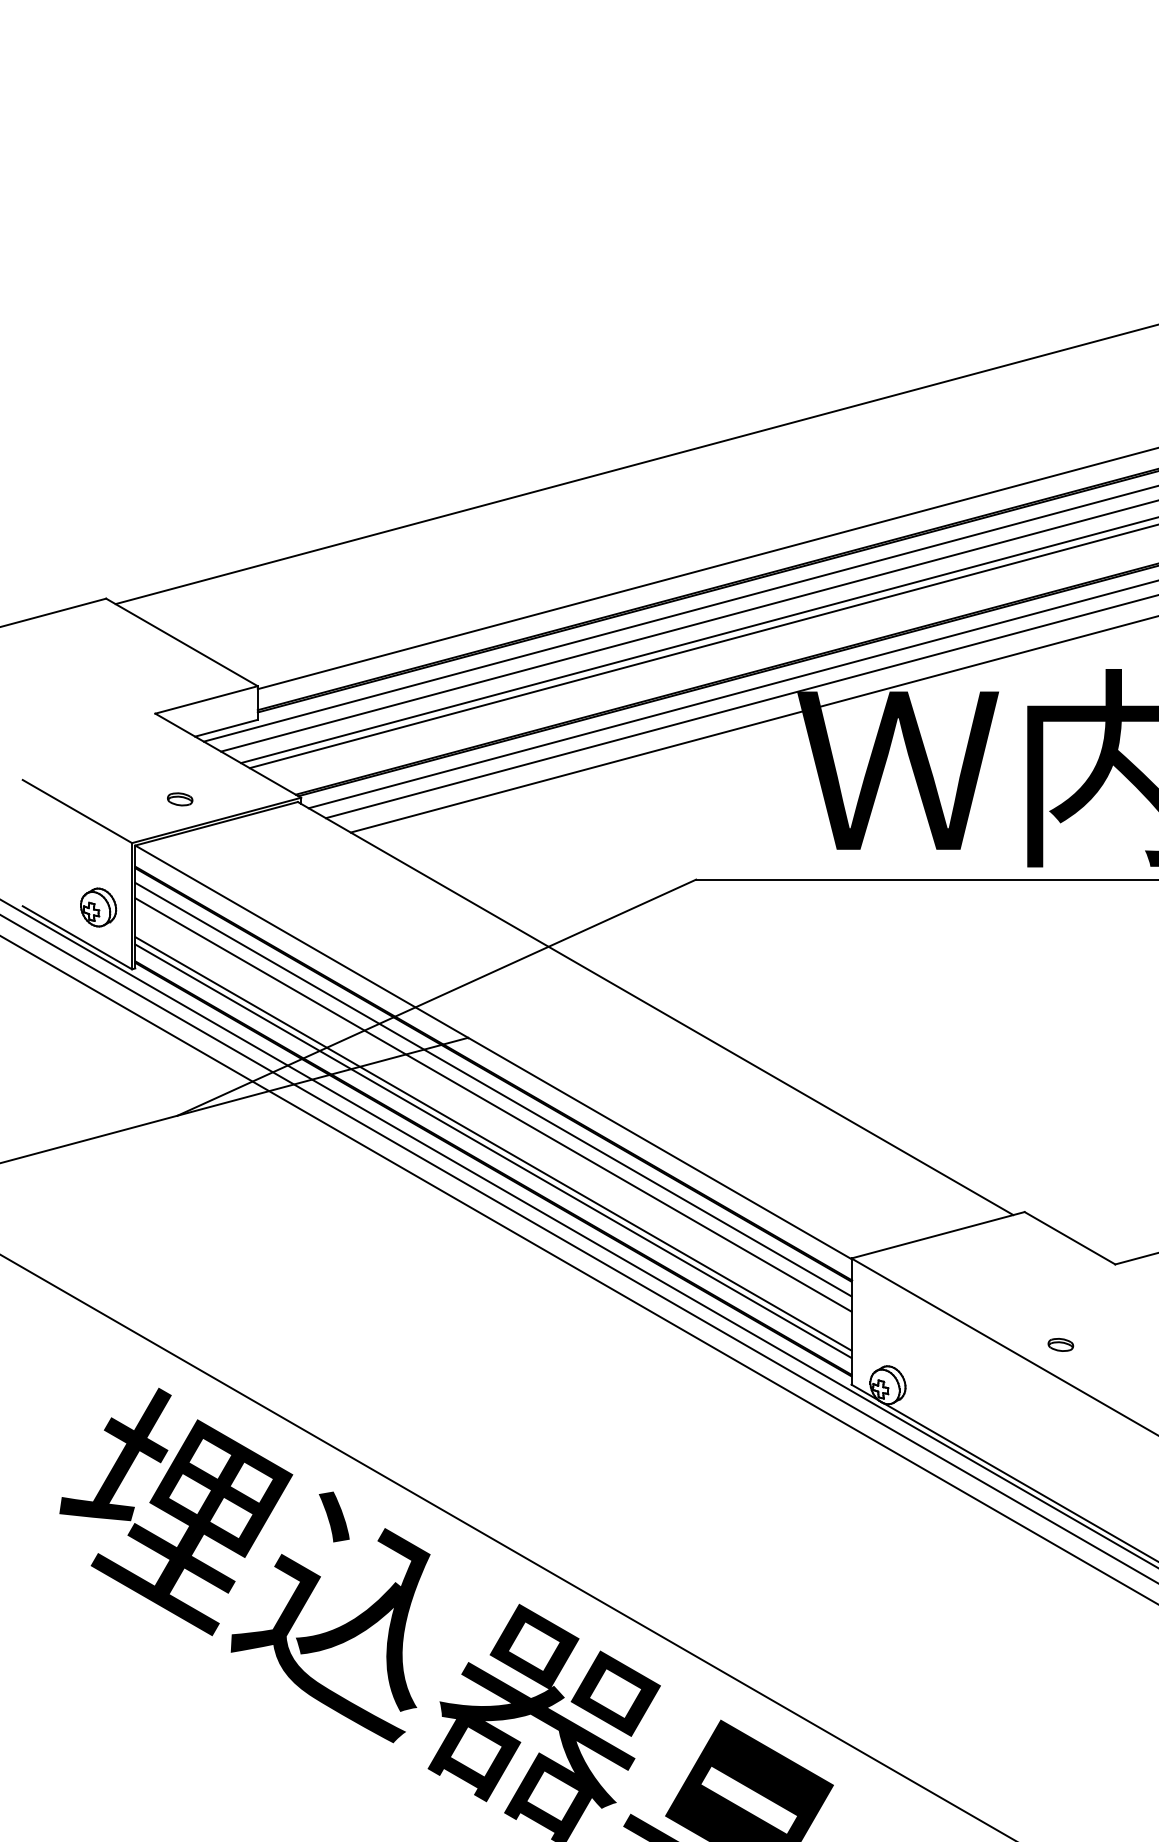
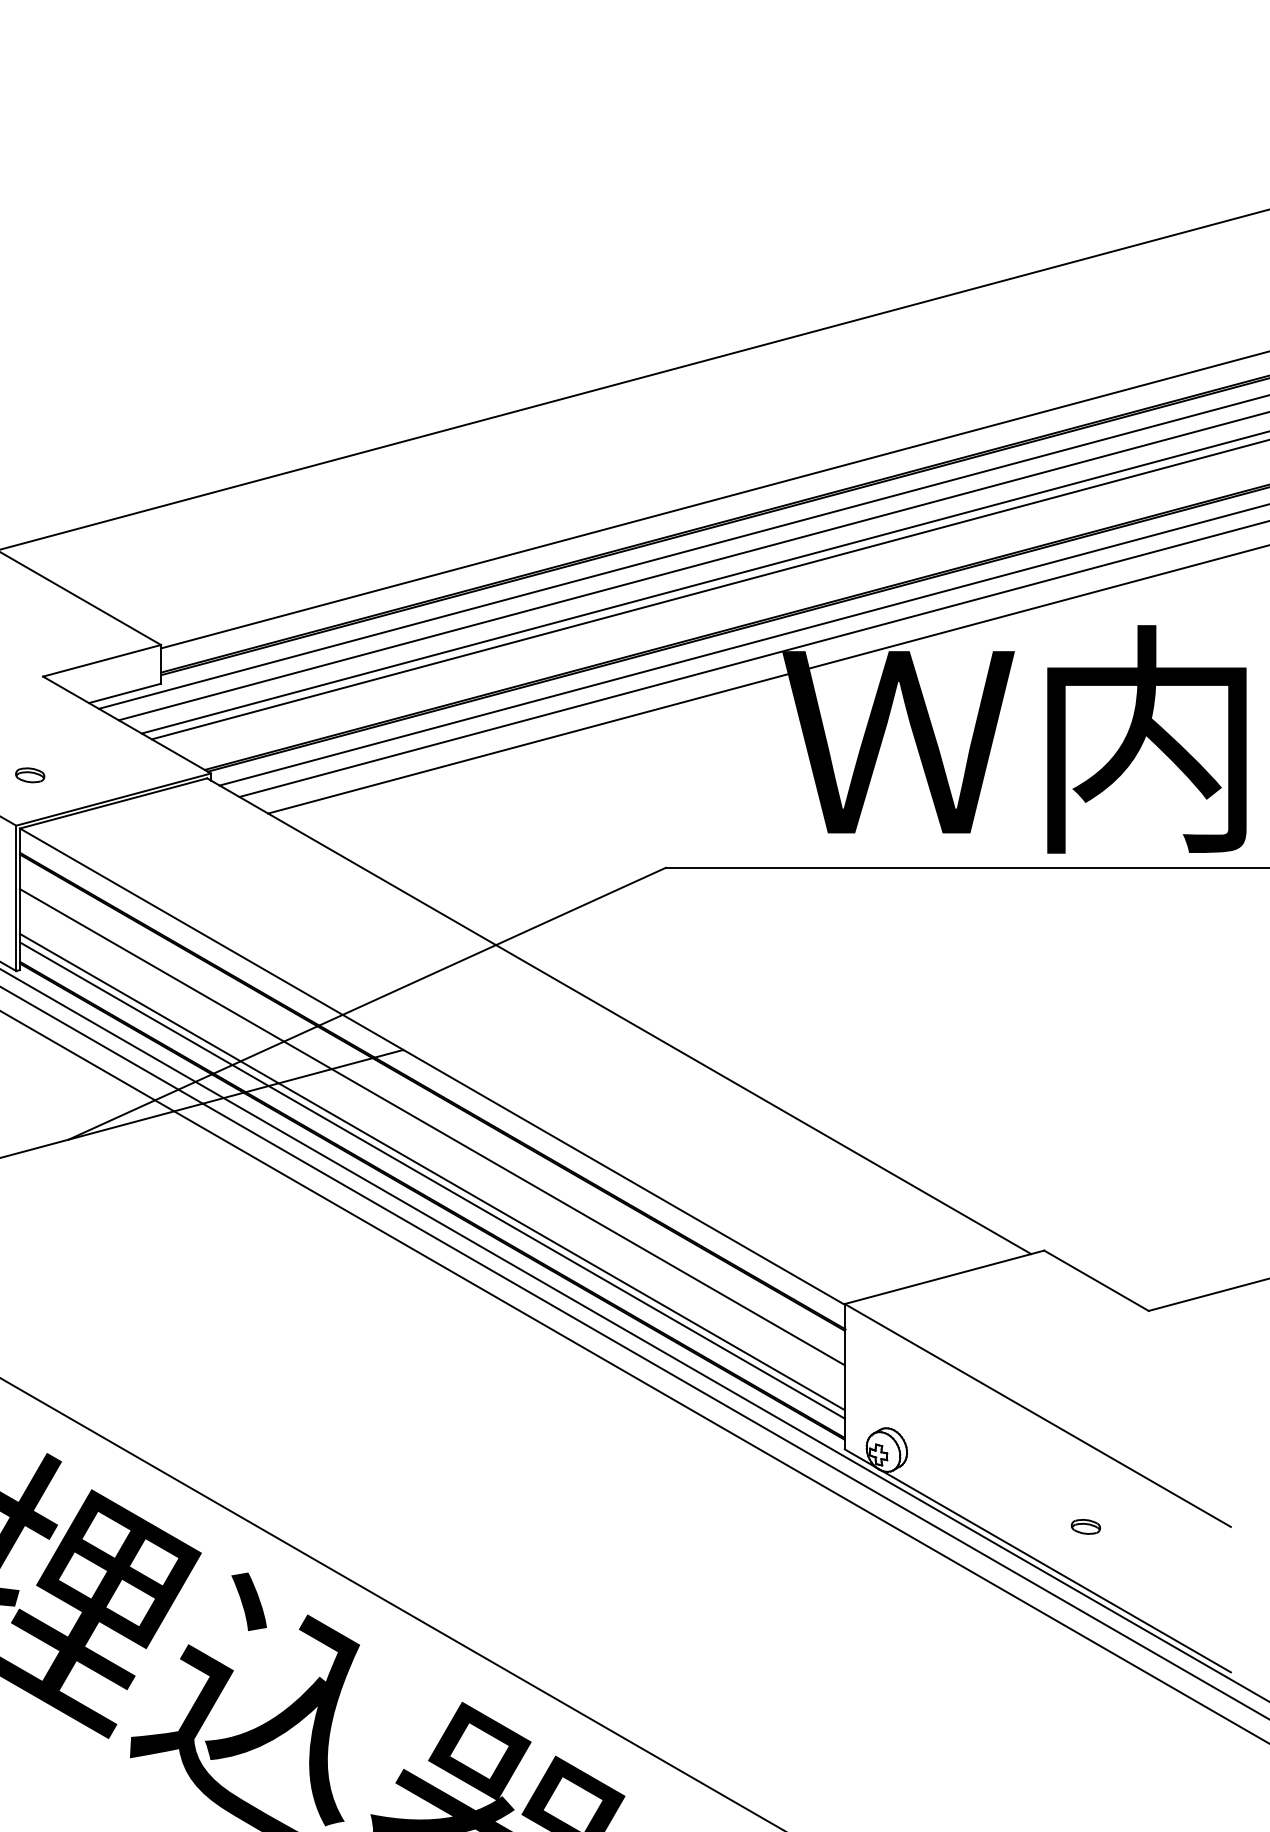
part: (180, 799) -> (30, 775), moved
line: (493, 1089) -> (432, 1109), removed
part: (1060, 1344) -> (1085, 1526), moved

